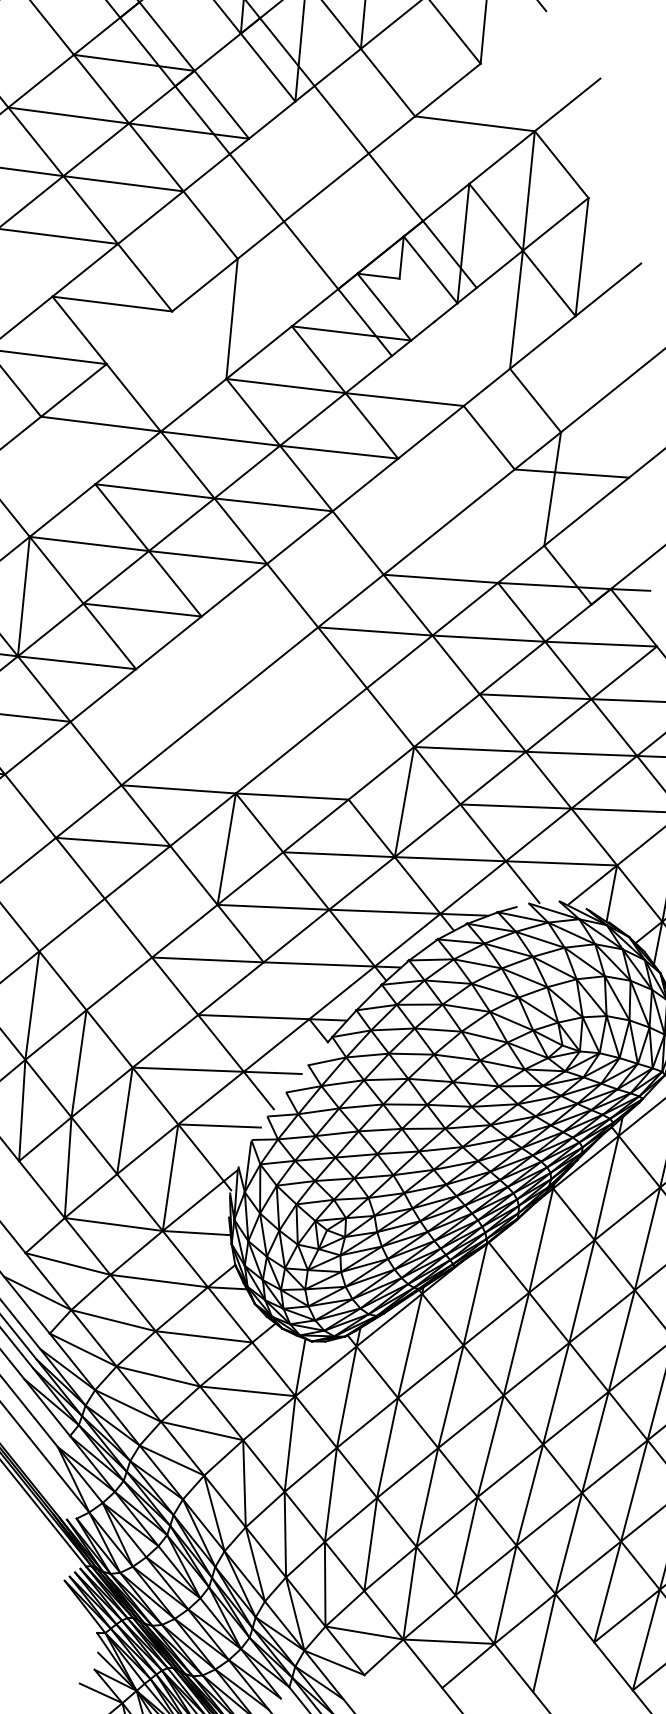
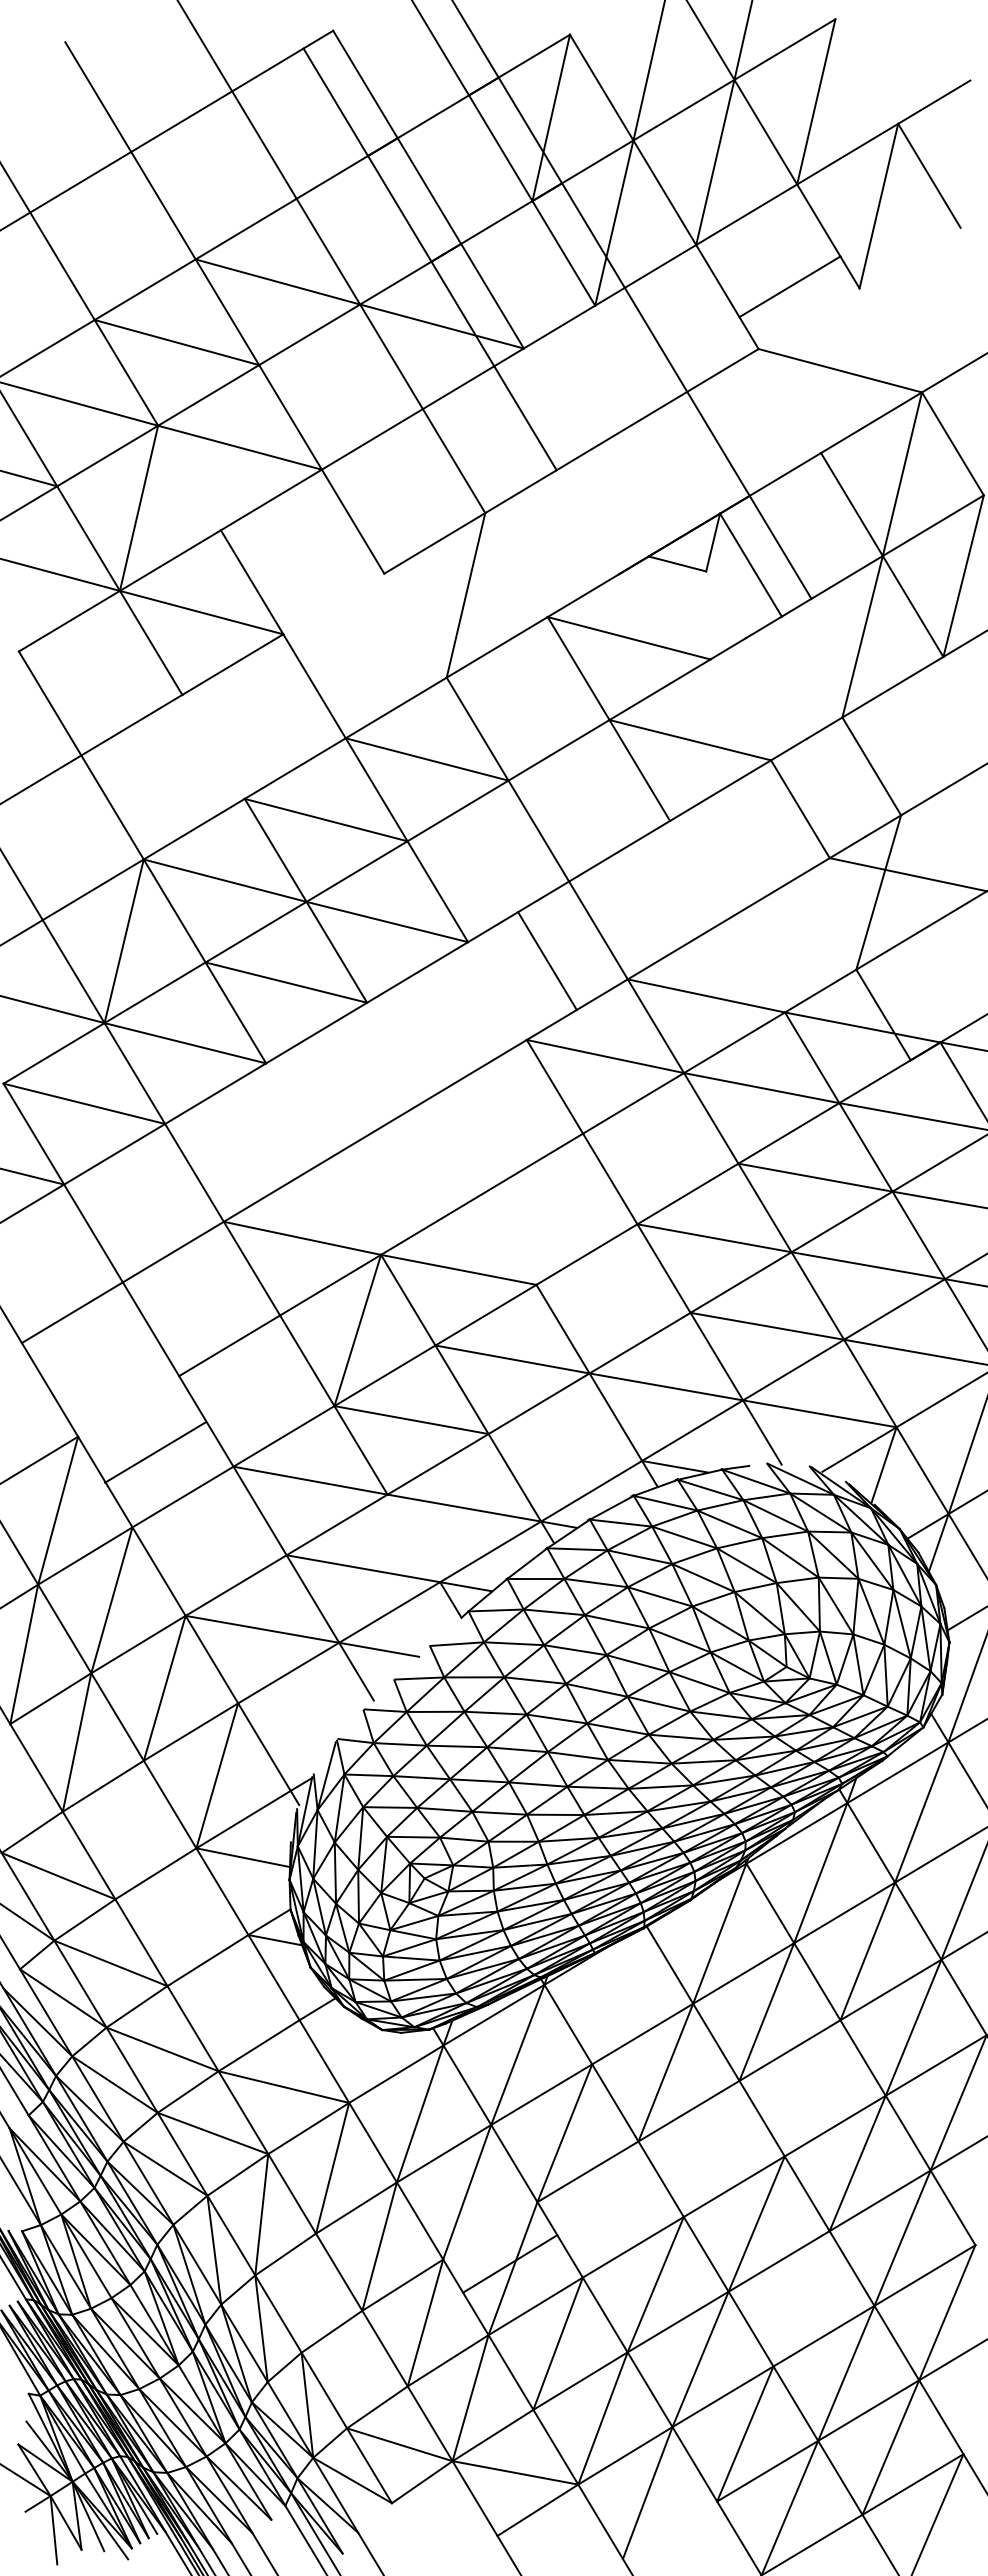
line: (133, 62) -> (378, 220), removed
line: (447, 89) -> (789, 286), moved
line: (123, 184) -> (340, 387), removed
line: (463, 243) -> (801, 534), removed
line: (337, 288) -> (618, 573), removed
line: (112, 303) -> (302, 551), removed
line: (384, 306) -> (679, 607), removed
line: (285, 385) -> (527, 698), removed
line: (100, 424) -> (263, 716), removed
line: (339, 451) -> (589, 800), removed
line: (273, 504) -> (488, 861), removed
line: (292, 595) -> (547, 960), moved
line: (404, 801) -> (613, 1298), removed
line: (113, 841) -> (201, 1298), removed
line: (384, 911) -> (565, 1447), removed
line: (71, 925) -> (155, 1452), moved
line: (219, 1126) -> (295, 1713), removed
line: (113, 1224) -> (129, 1829), removed
line: (158, 1281) -> (181, 1917), removed
line: (474, 1294) -> (617, 1996), removed
line: (204, 1337) -> (233, 2003), removed
line: (621, 1341) -> (812, 2088), removed
line: (300, 1367) -> (361, 2063), removed
line: (556, 1393) -> (711, 2148), removed
line: (490, 1446) -> (610, 2209), removed
line: (407, 1472) -> (510, 2263), moved
line: (634, 1490) -> (801, 2298), removed
line: (285, 1534) -> (308, 2292), removed
line: (325, 1584) -> (354, 2369), removed

